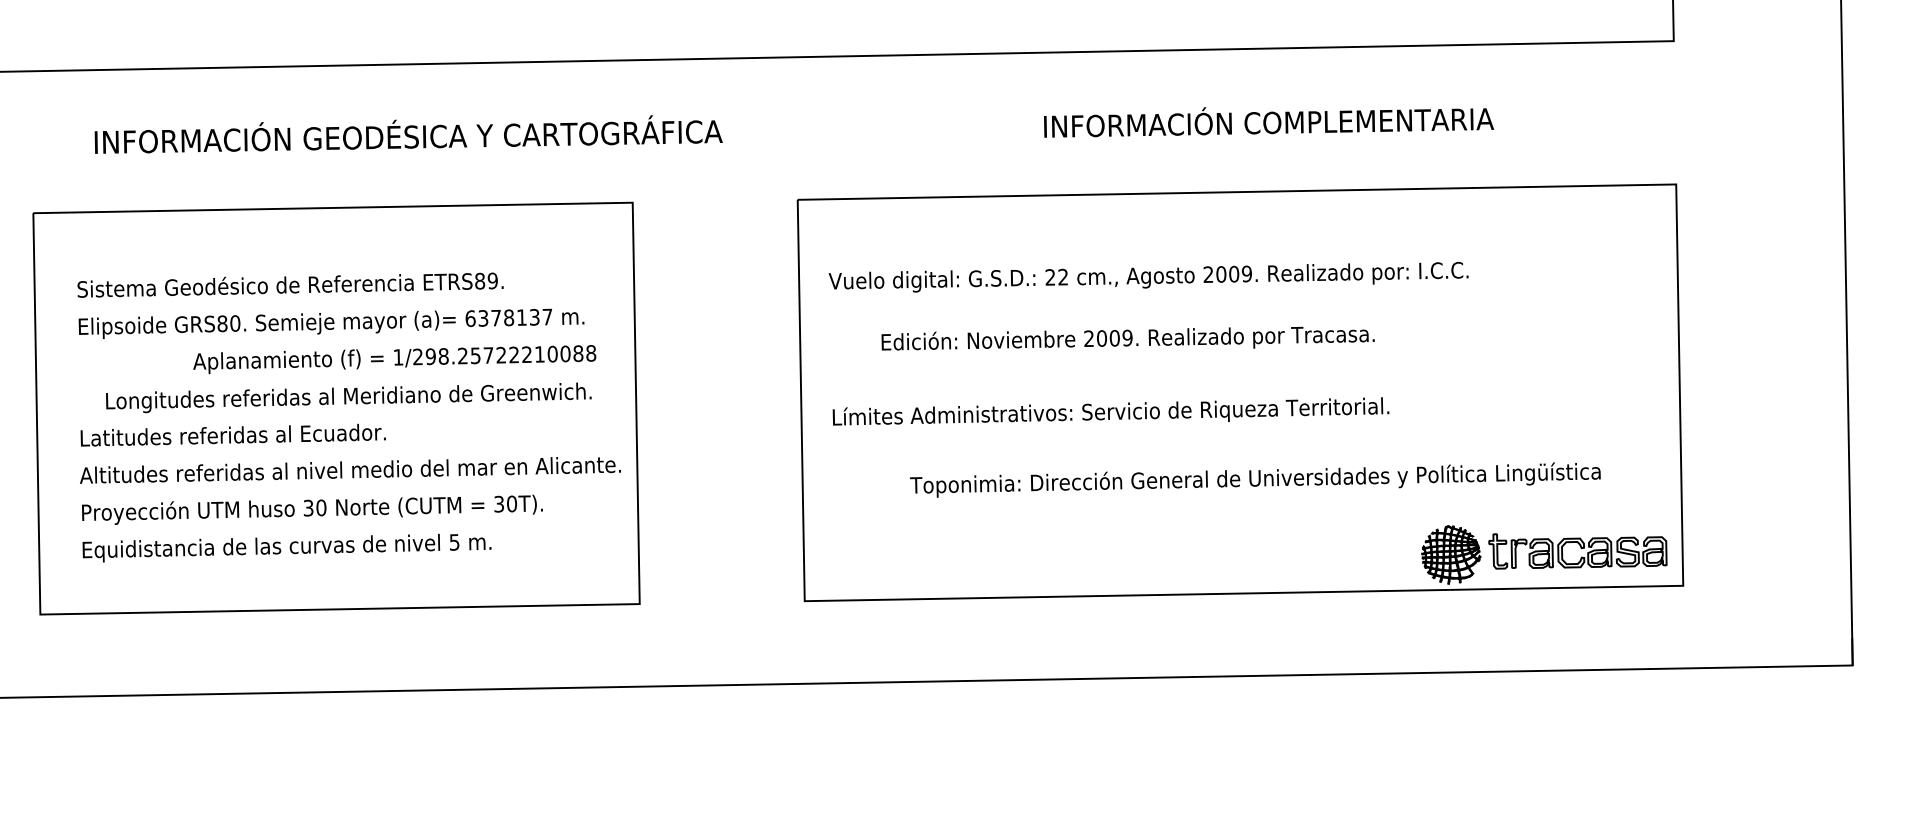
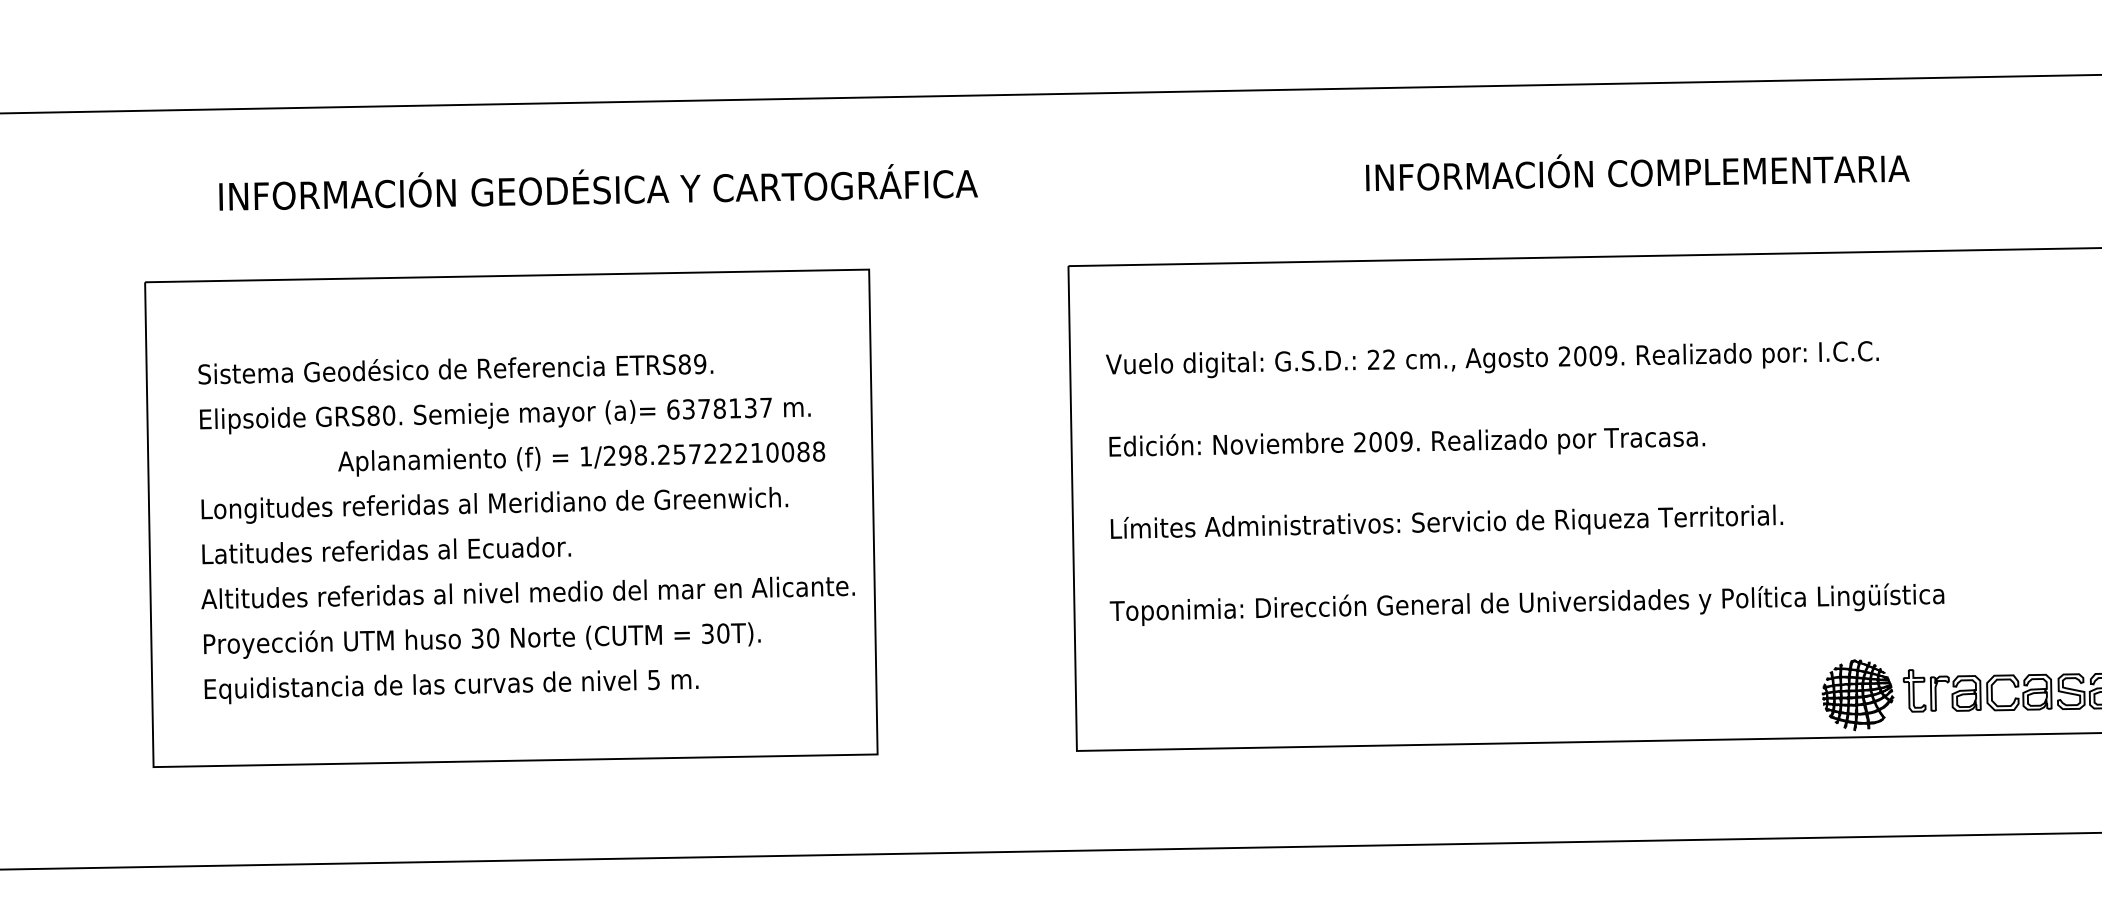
text: (1127, 338) -> (1406, 442), moved
text: (348, 397) -> (494, 504), moved
text: (1255, 479) -> (1527, 603), moved

